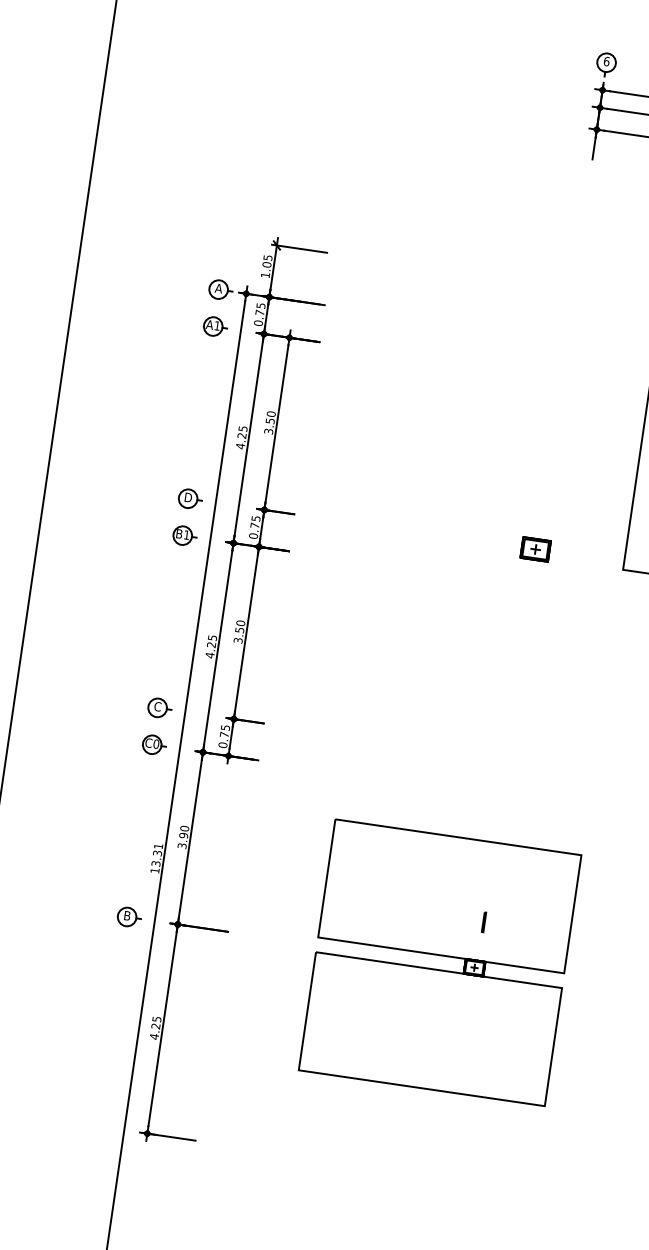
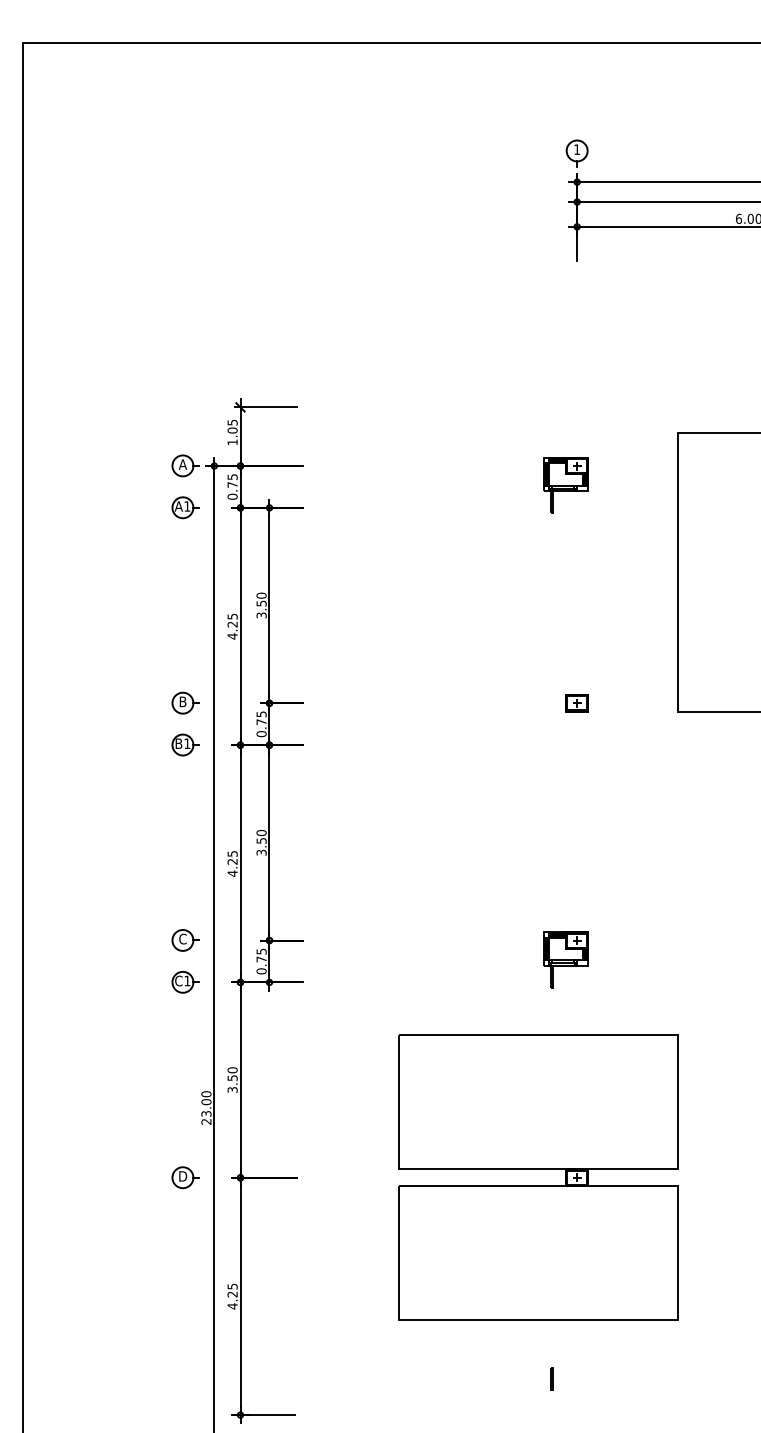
text: (607, 61) -> (577, 149), 6 -> 1
part: (553, 356) -> (565, 485), added
text: (188, 497) -> (183, 701), D -> B
part: (534, 549) -> (576, 703), size x0.71
text: (156, 743) -> (187, 980), C0 -> C1
part: (492, 773) -> (565, 959), added
text: (183, 835) -> (232, 1078), 3.90 -> 3.50
text: (156, 858) -> (206, 1107), 13.31 -> 23.00
text: (127, 916) -> (183, 1176), B -> D
line: (483, 921) -> (551, 1378), moved

